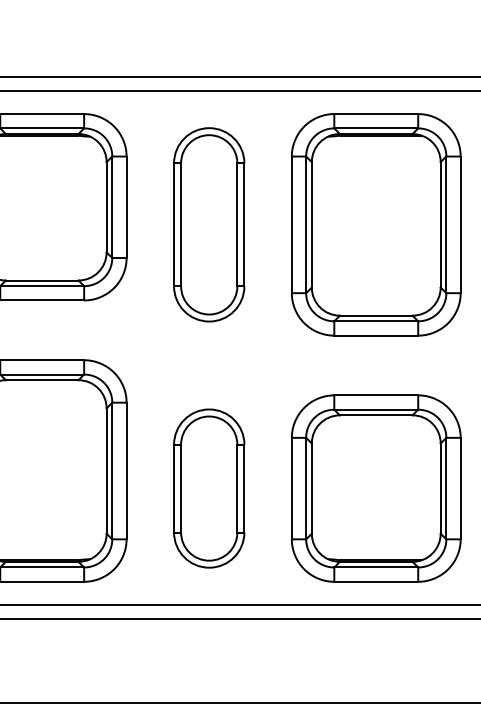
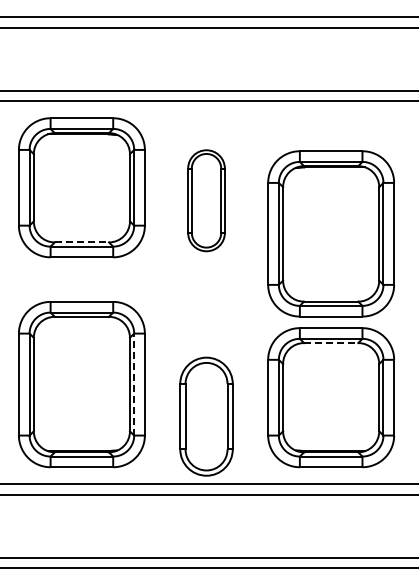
part: (209, 224) -> (206, 200), size x0.7
part: (375, 224) -> (330, 233), moved
line: (42, 280) -> (82, 242), solid -> dashed
line: (376, 415) -> (331, 343), solid -> dashed
line: (112, 470) -> (134, 384), solid -> dashed
part: (209, 488) -> (206, 416), moved

